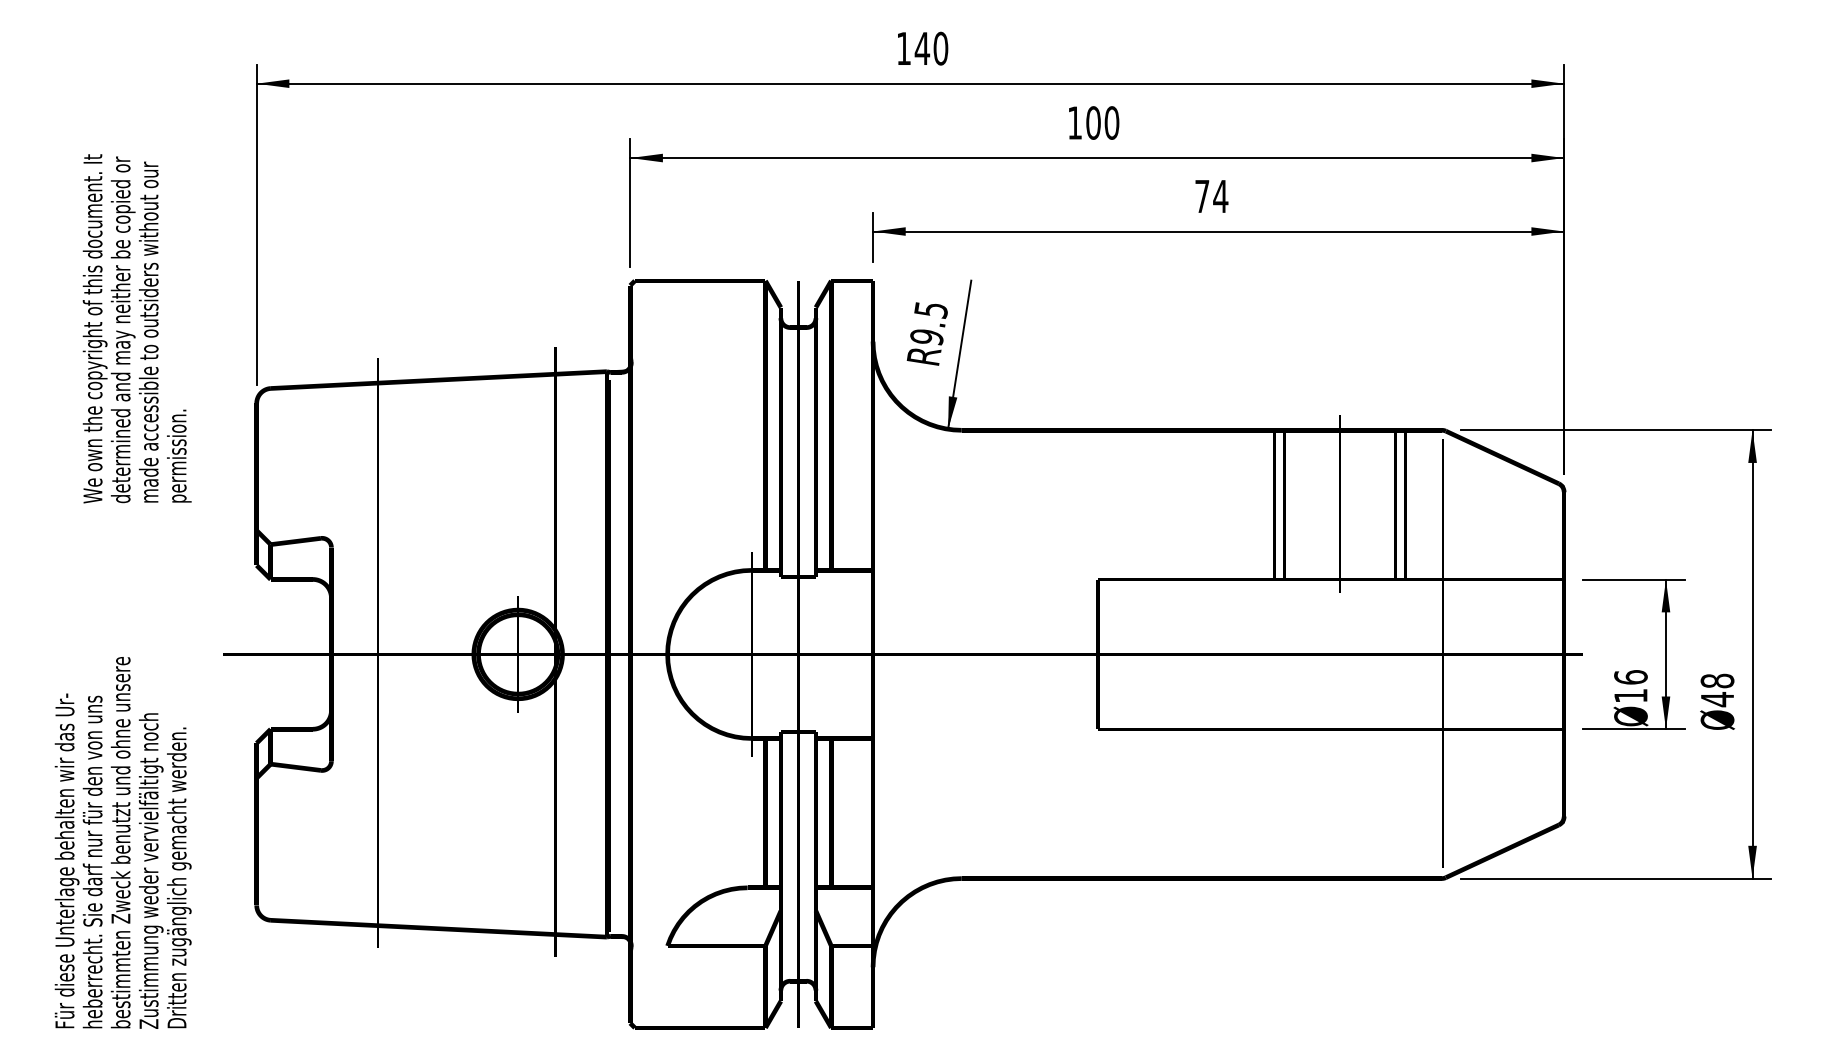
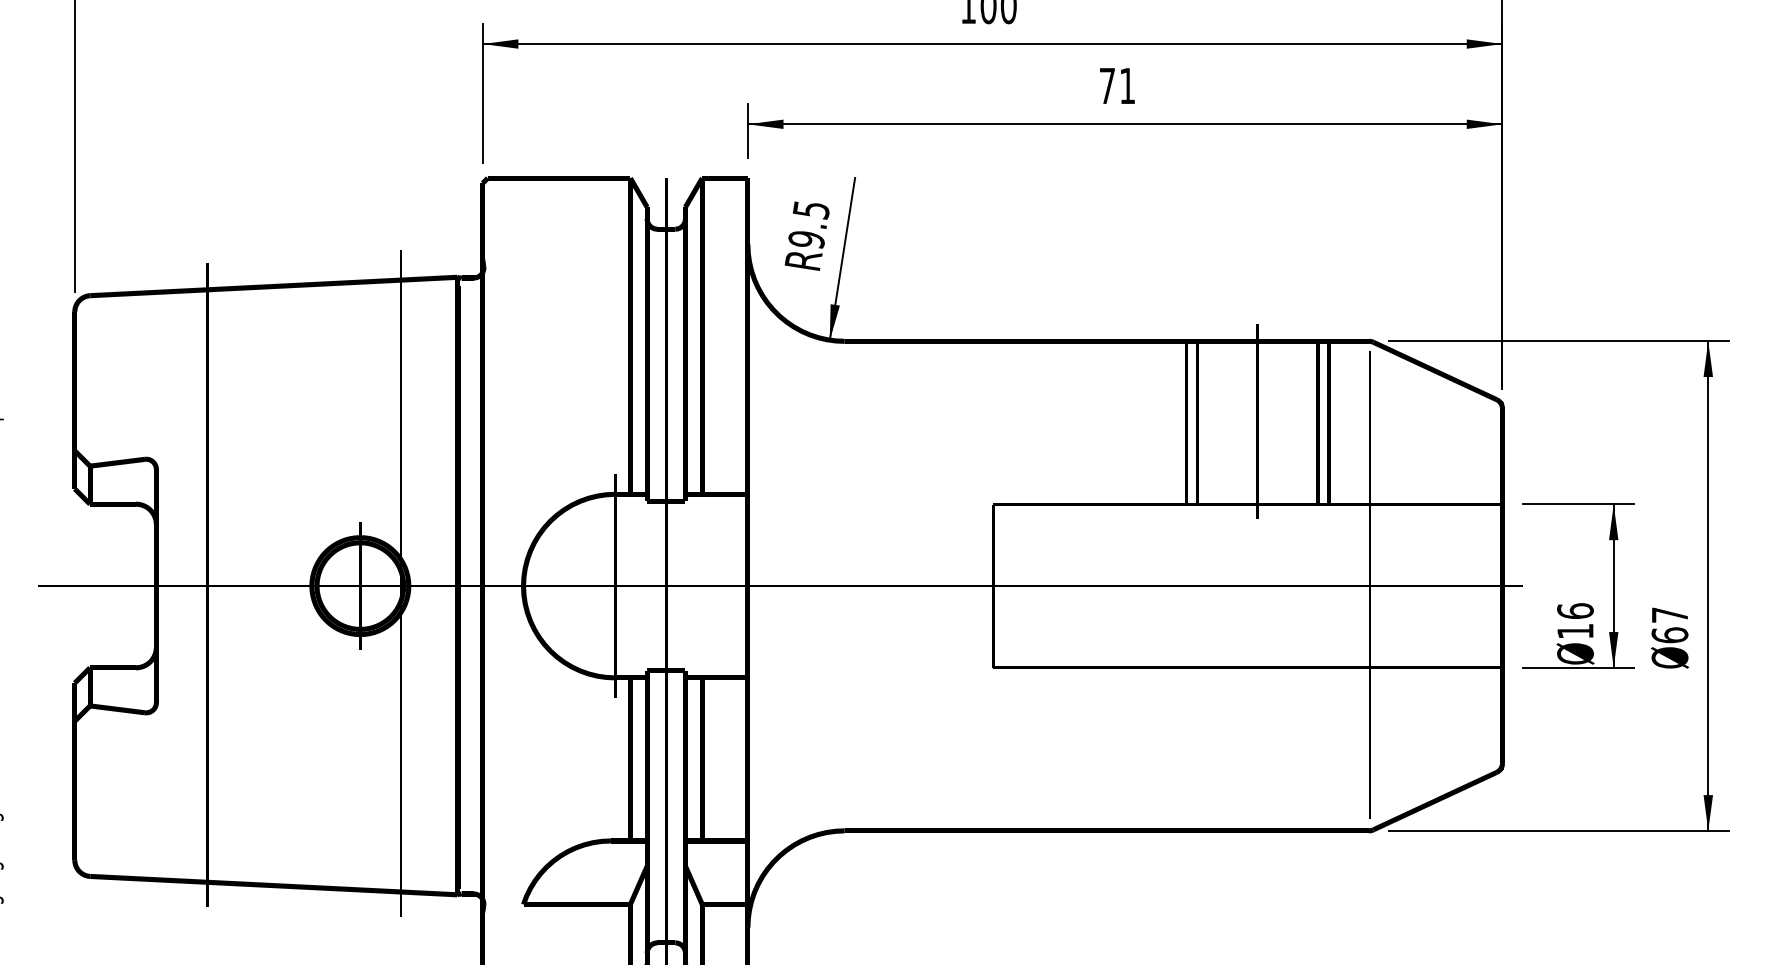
text: (1220, 196) -> (1127, 86), 74 -> 71
text: (1717, 690) -> (1669, 625), 48 -> 67

